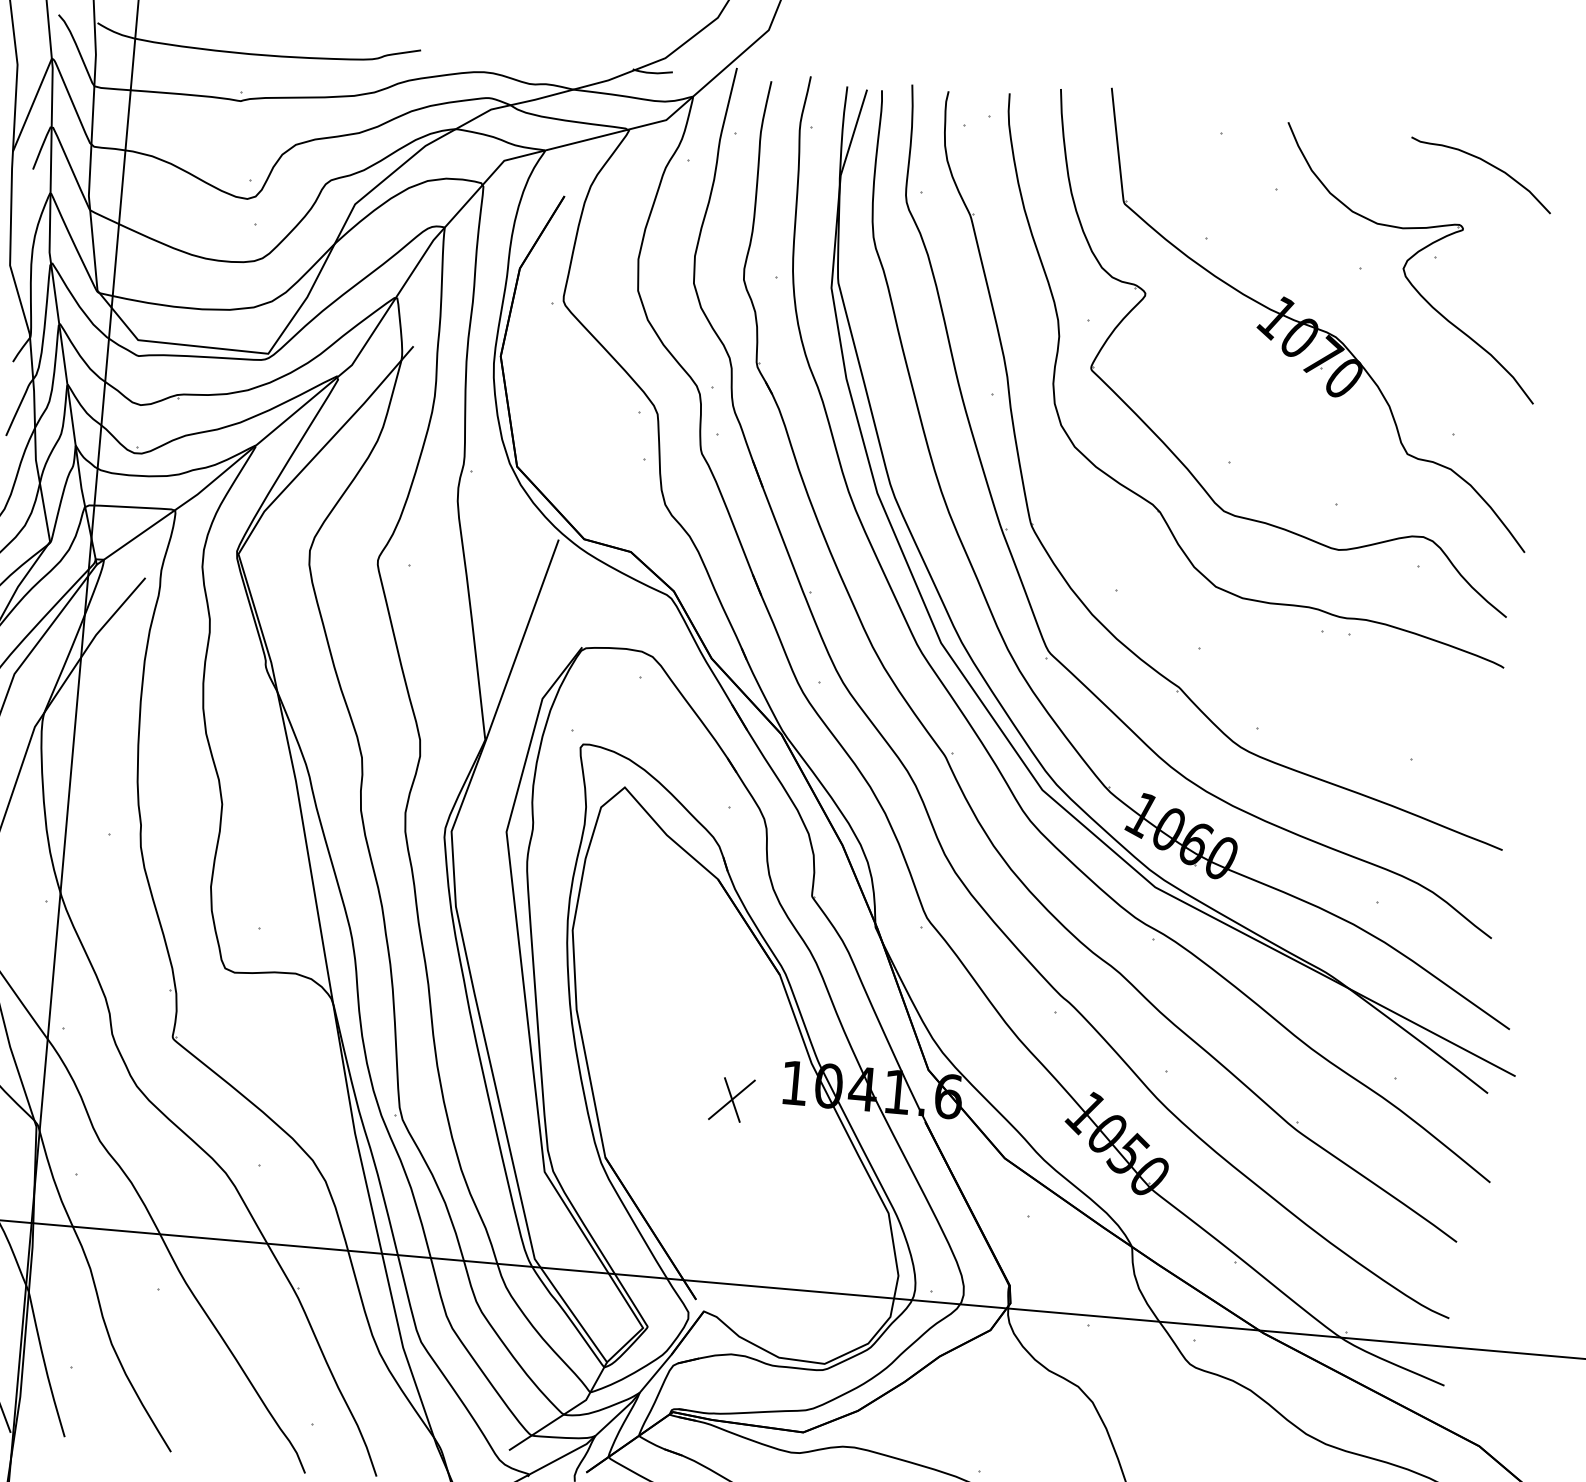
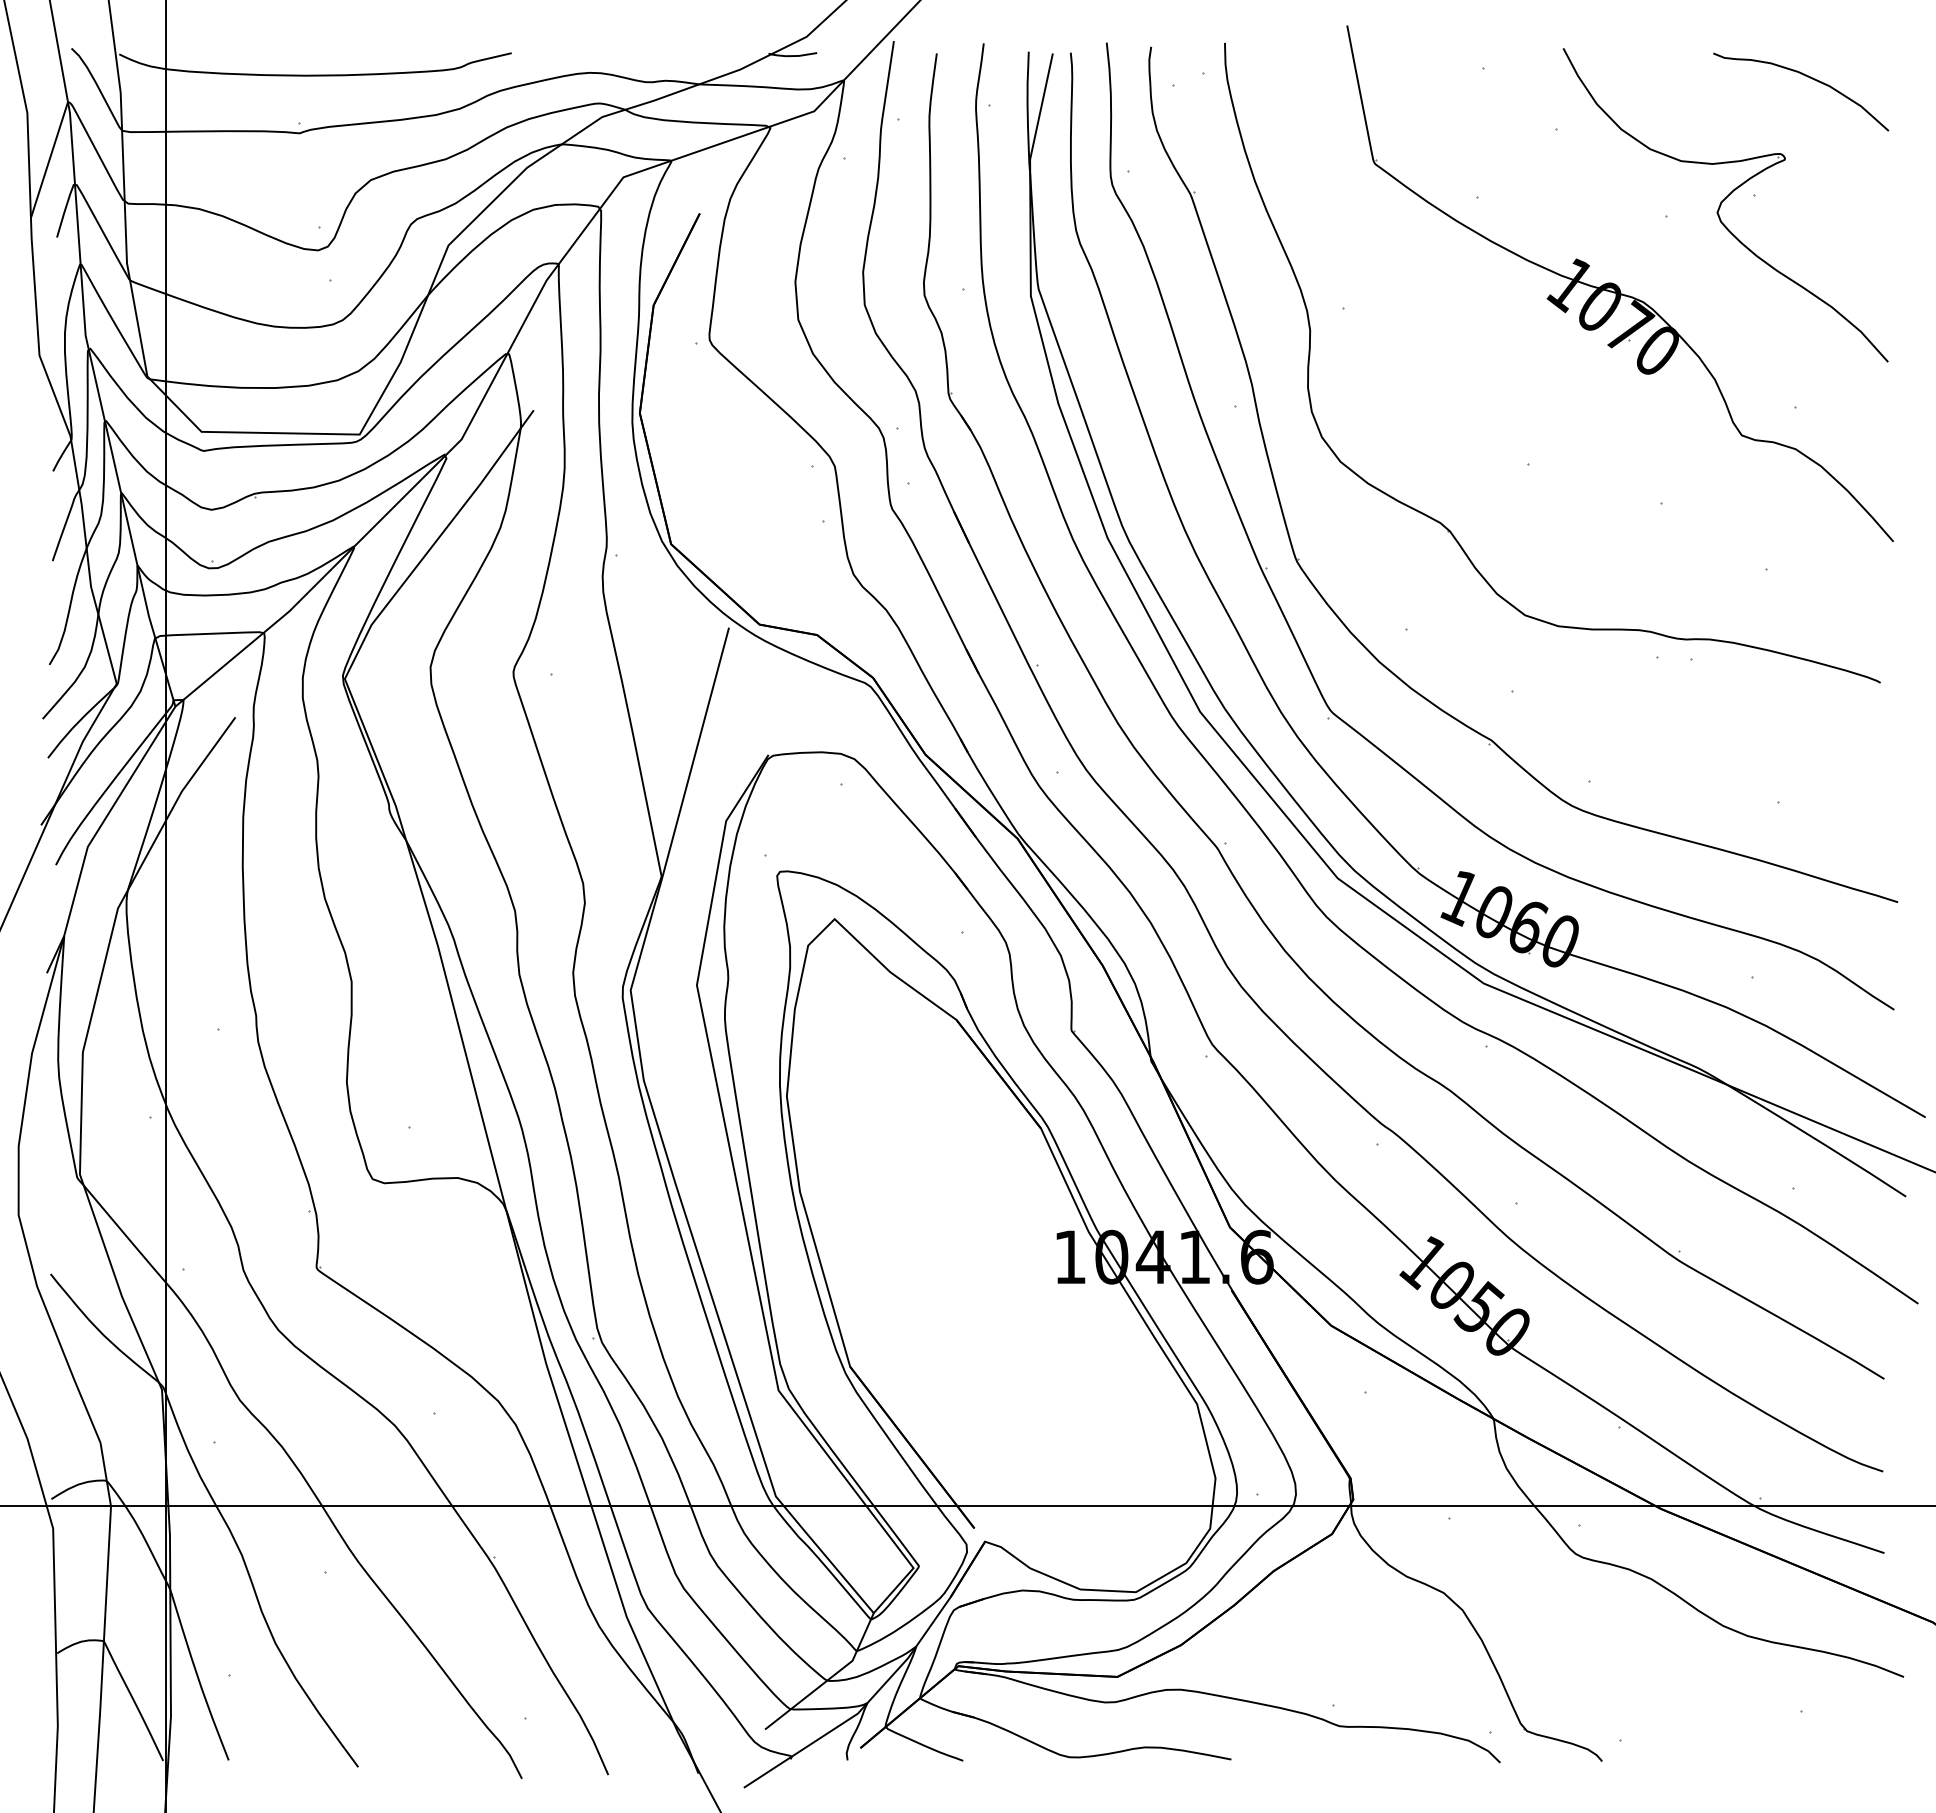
part: (1170, 449) -> (1456, 454), removed
part: (731, 1099) -> (996, 1283), removed

